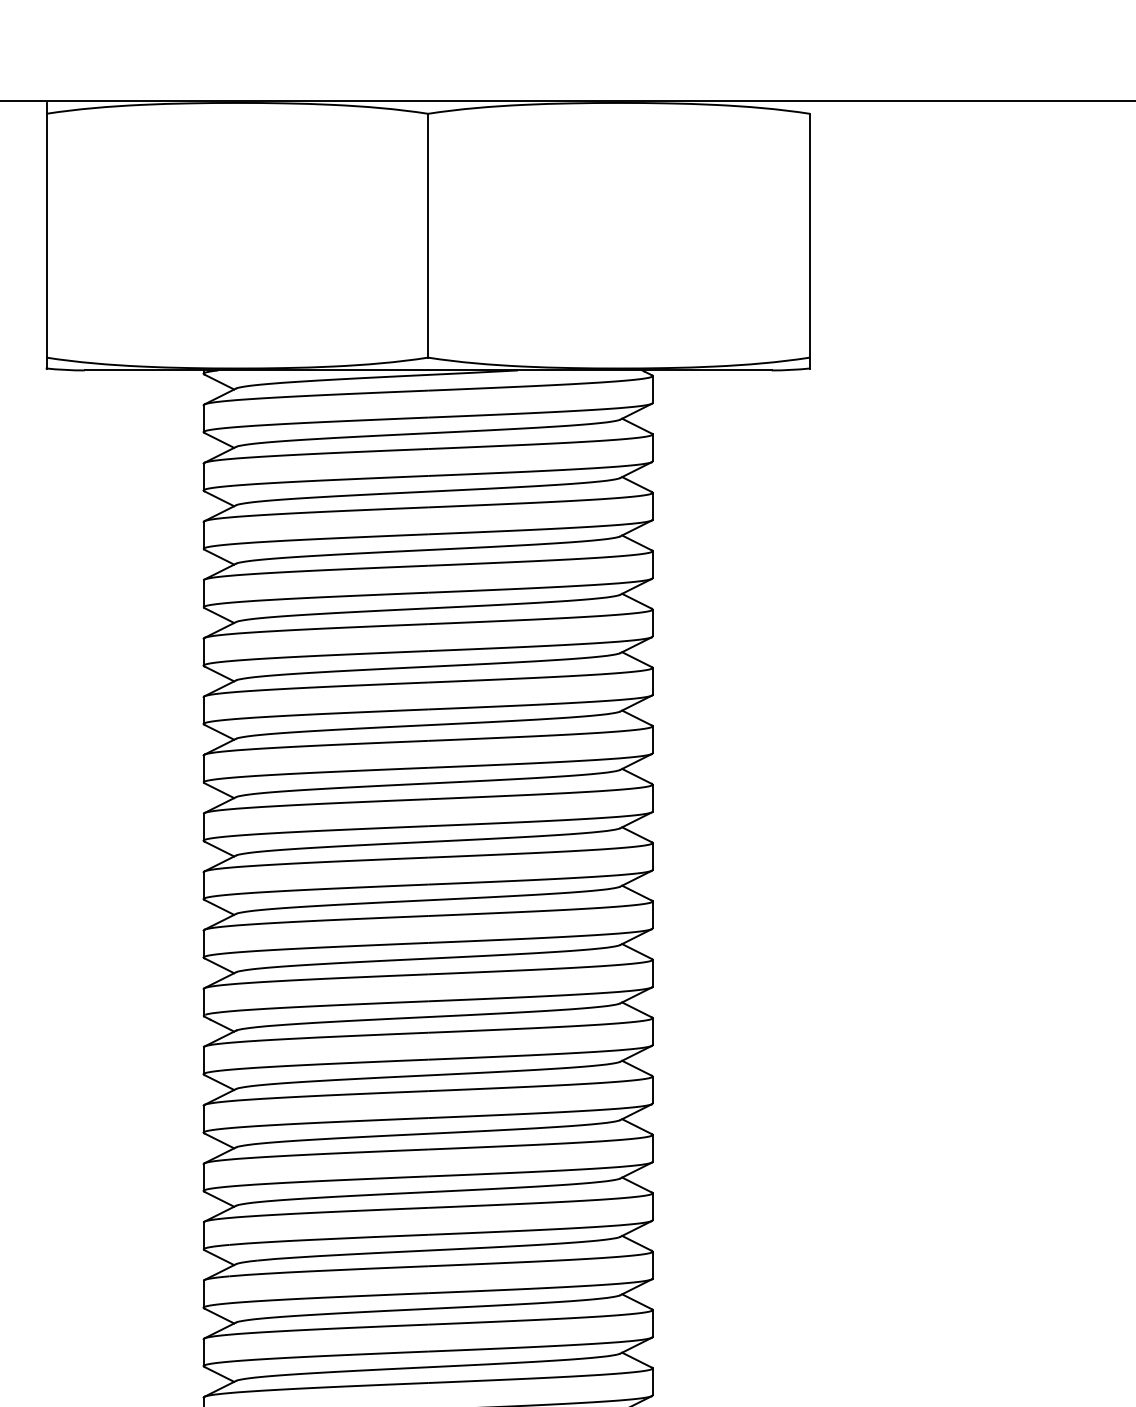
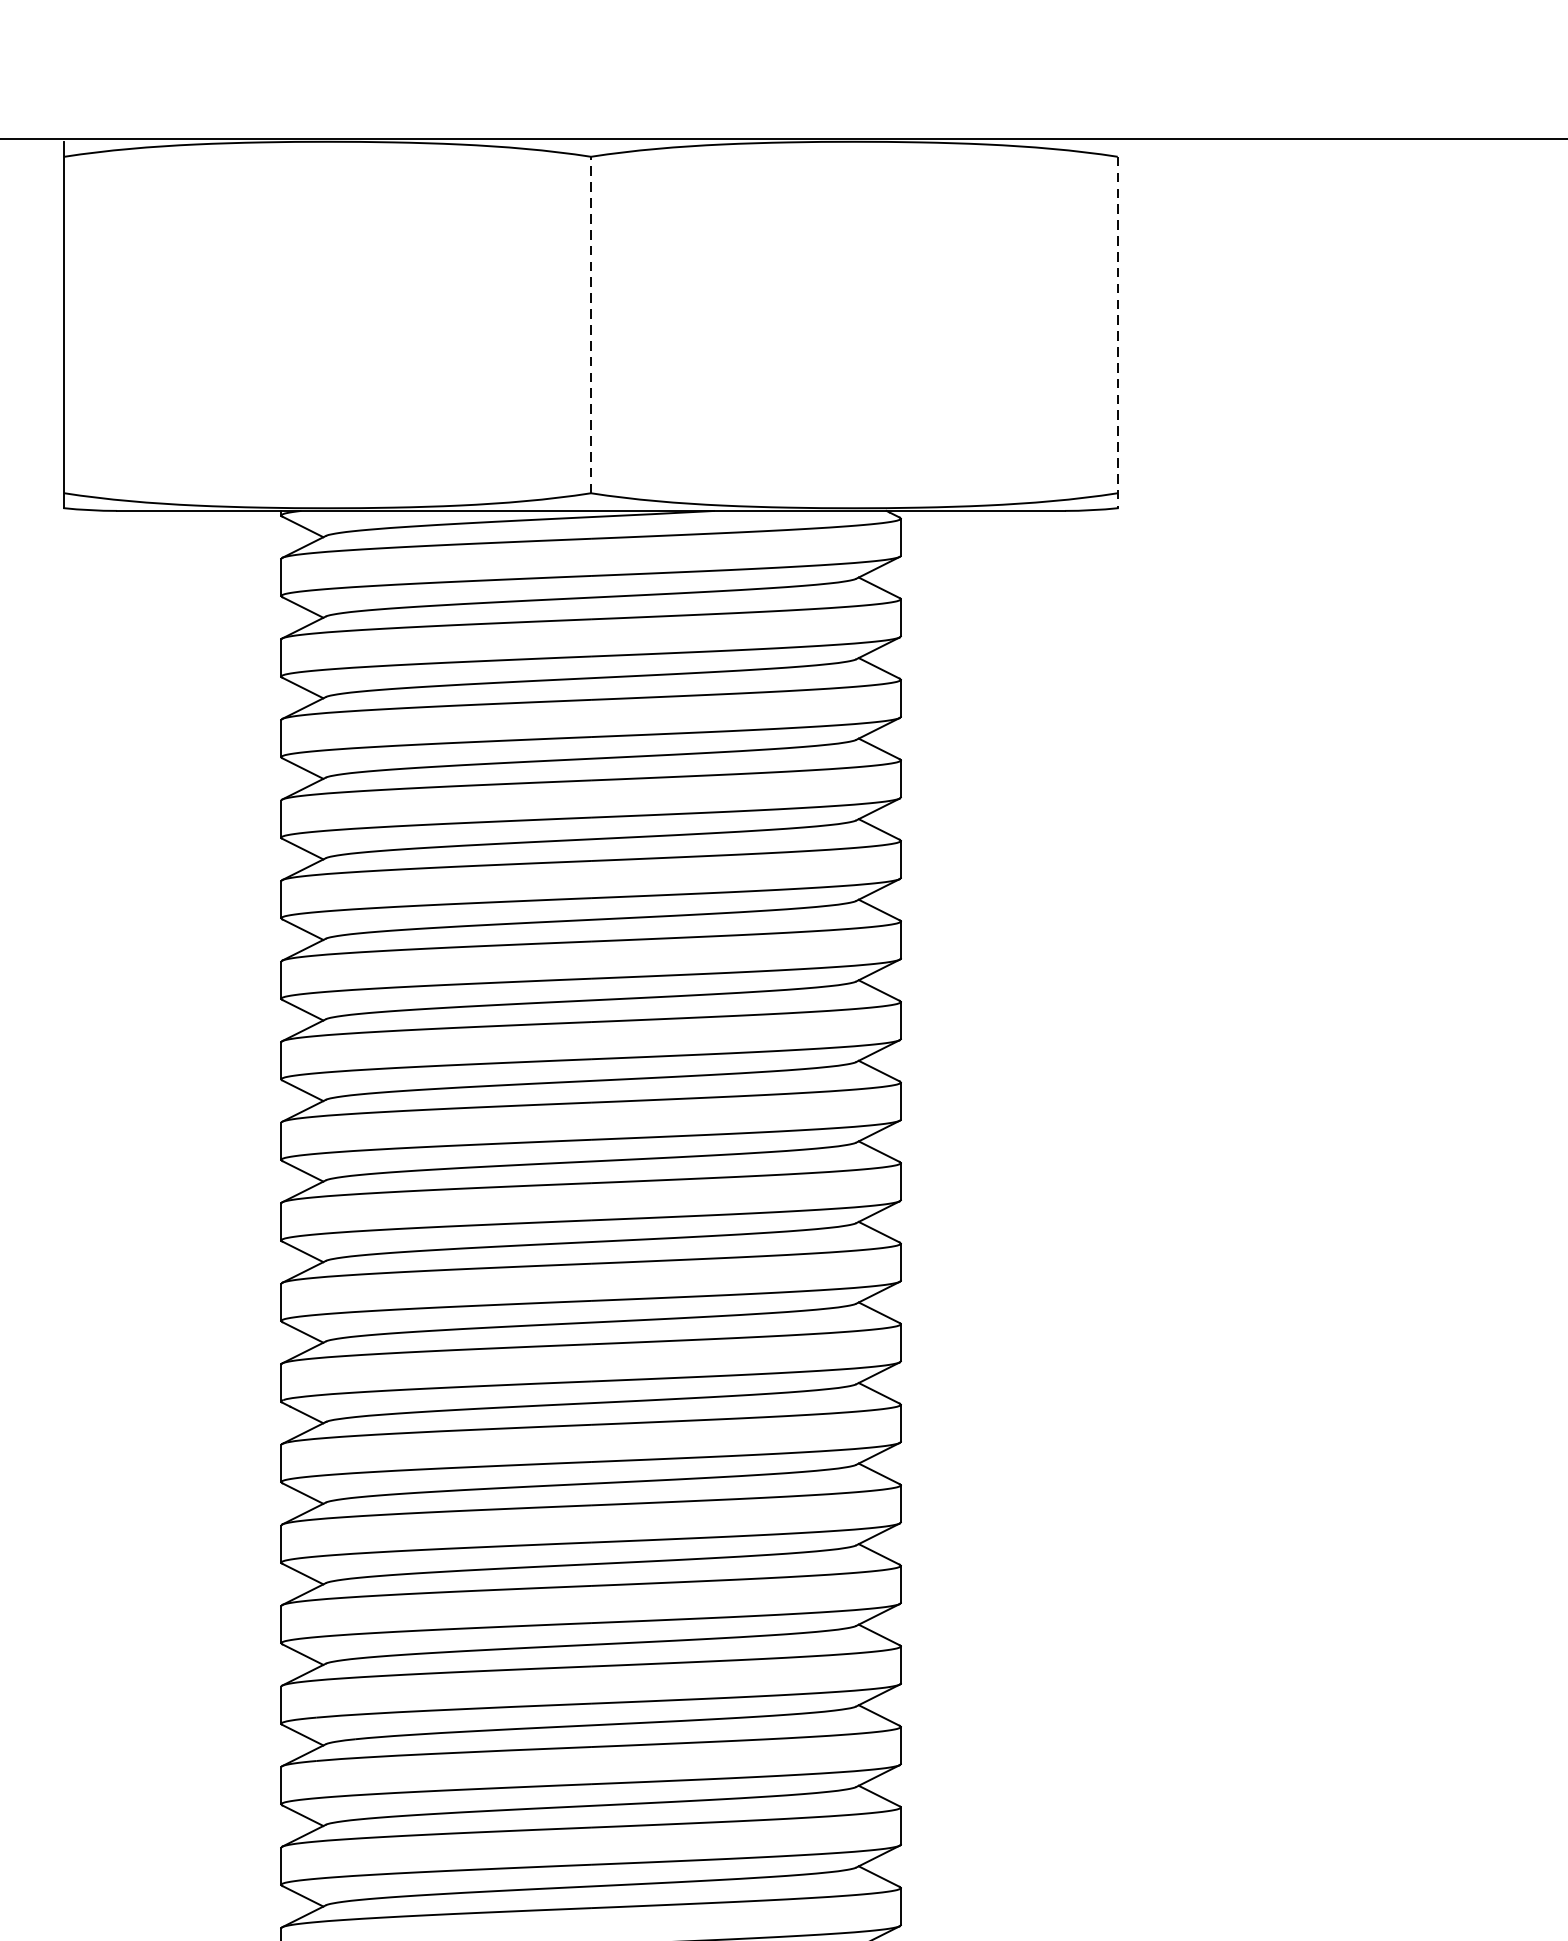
line: (428, 235) -> (591, 324), solid -> dashed
line: (809, 241) -> (1117, 332), solid -> dashed

